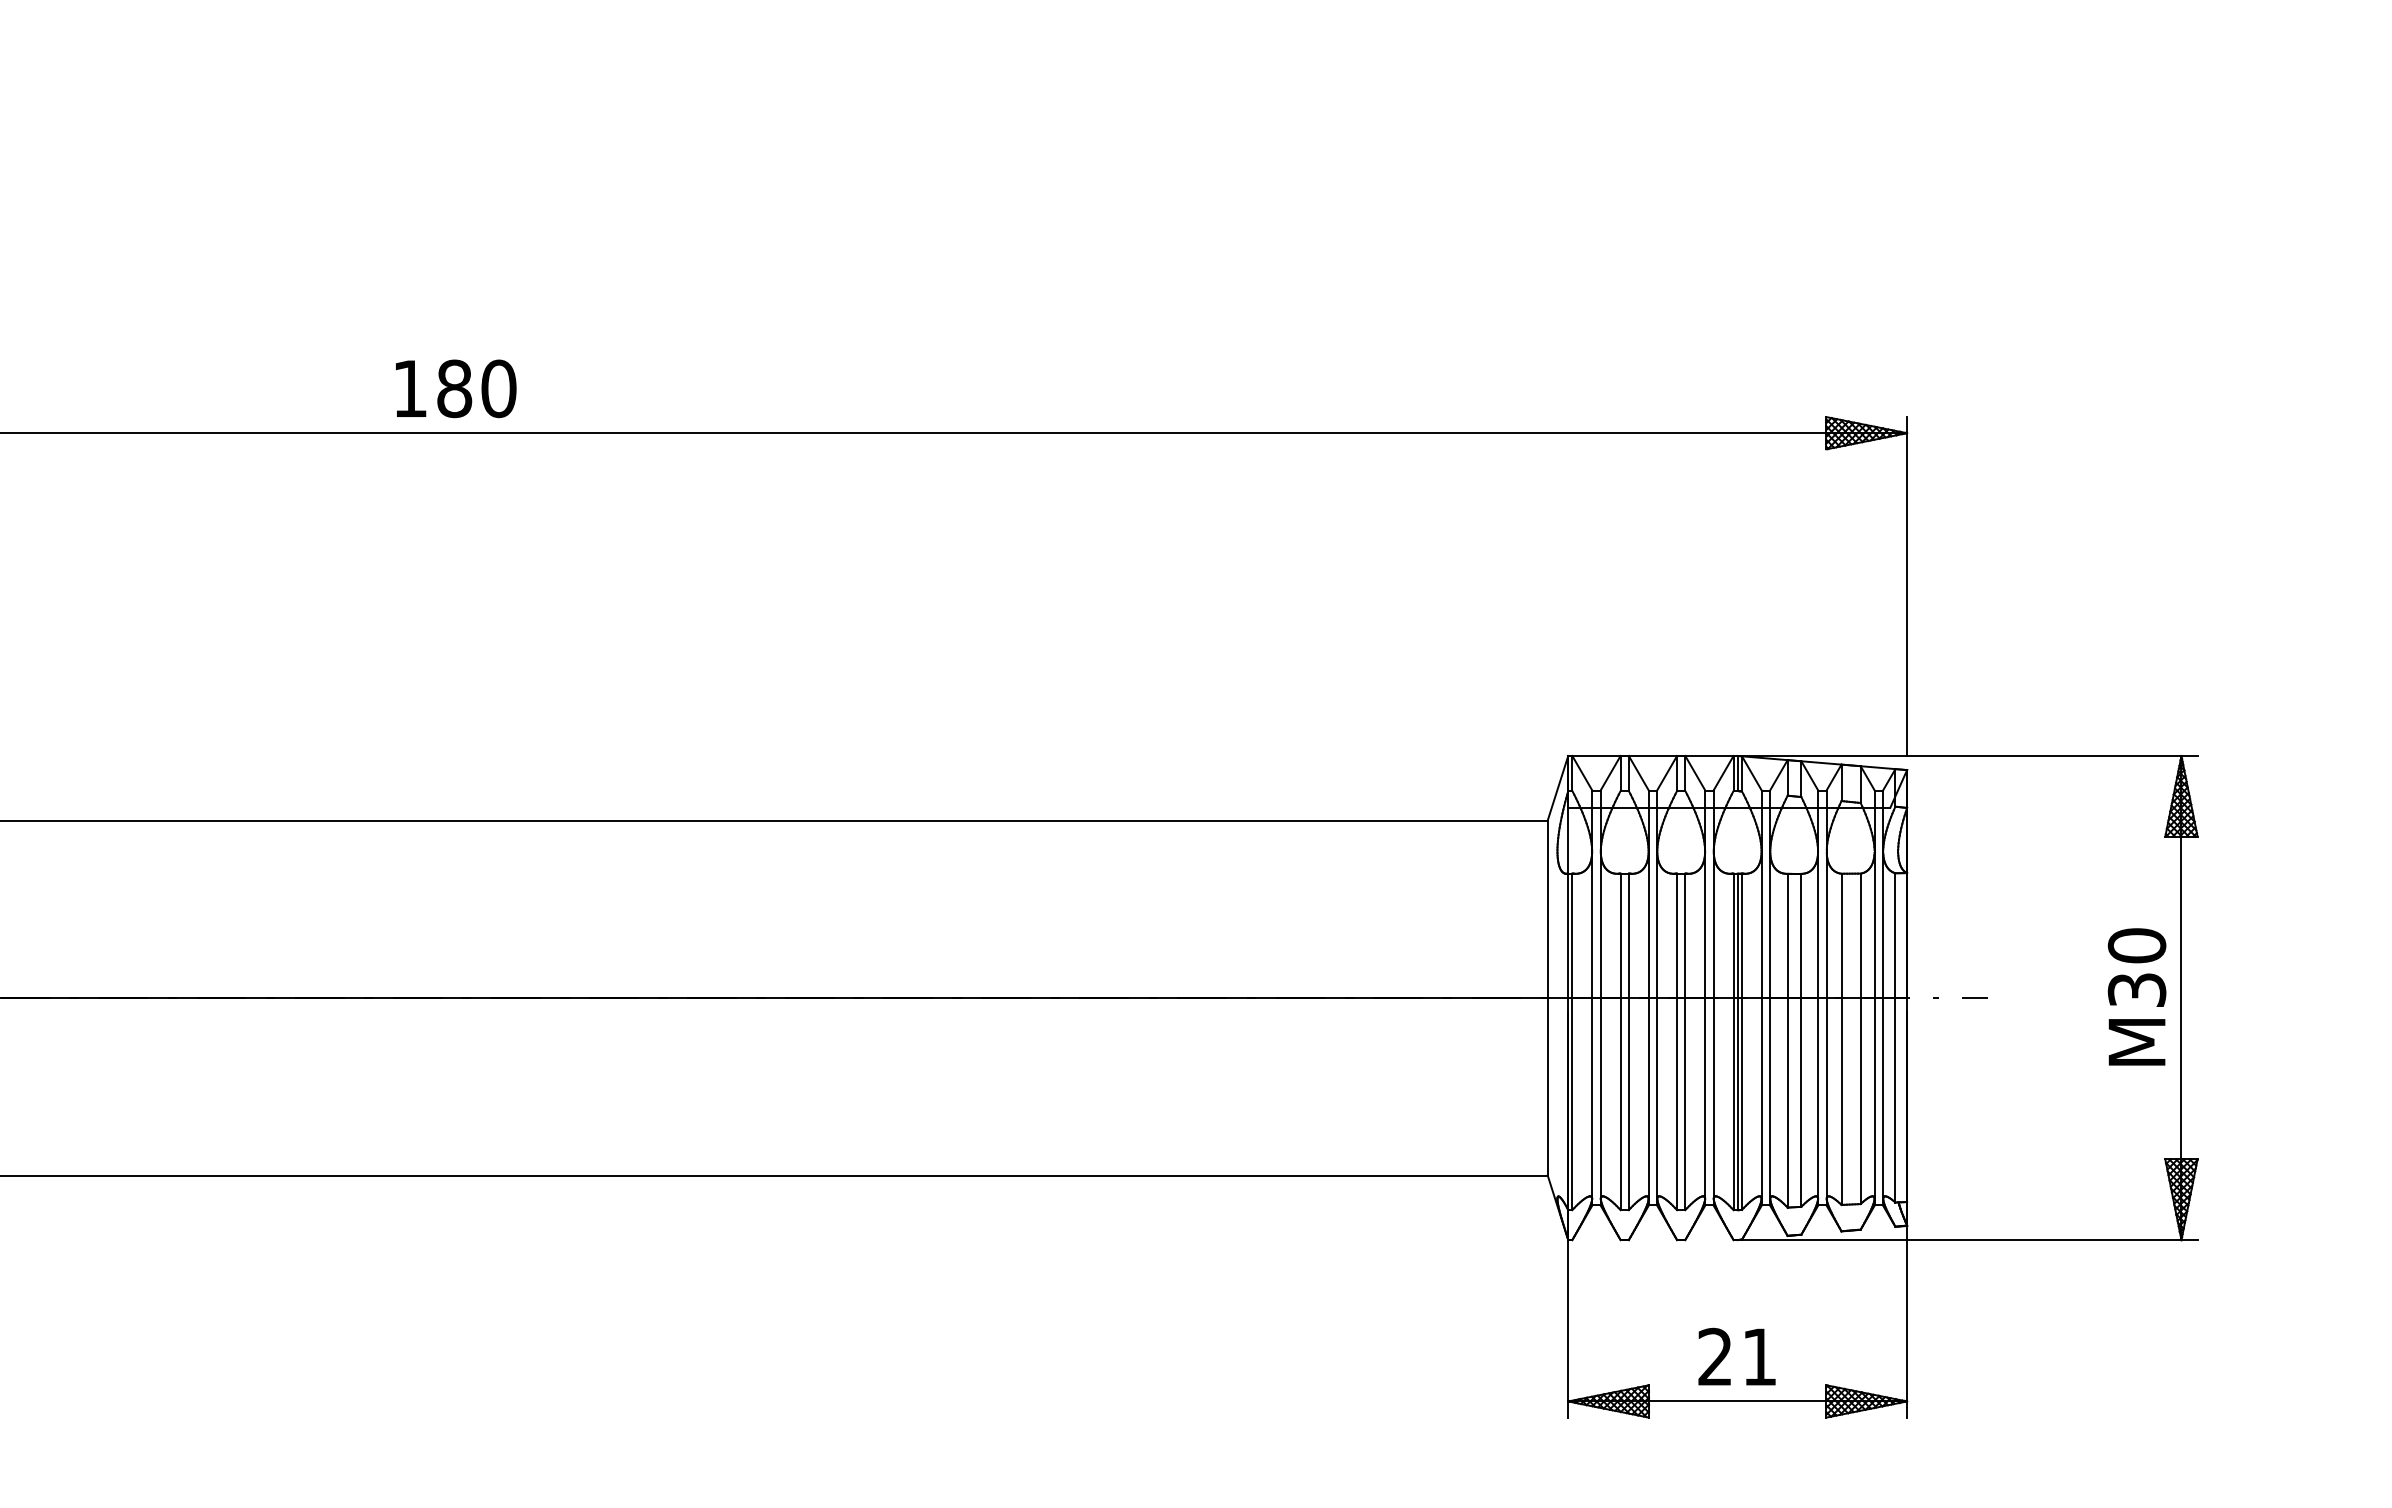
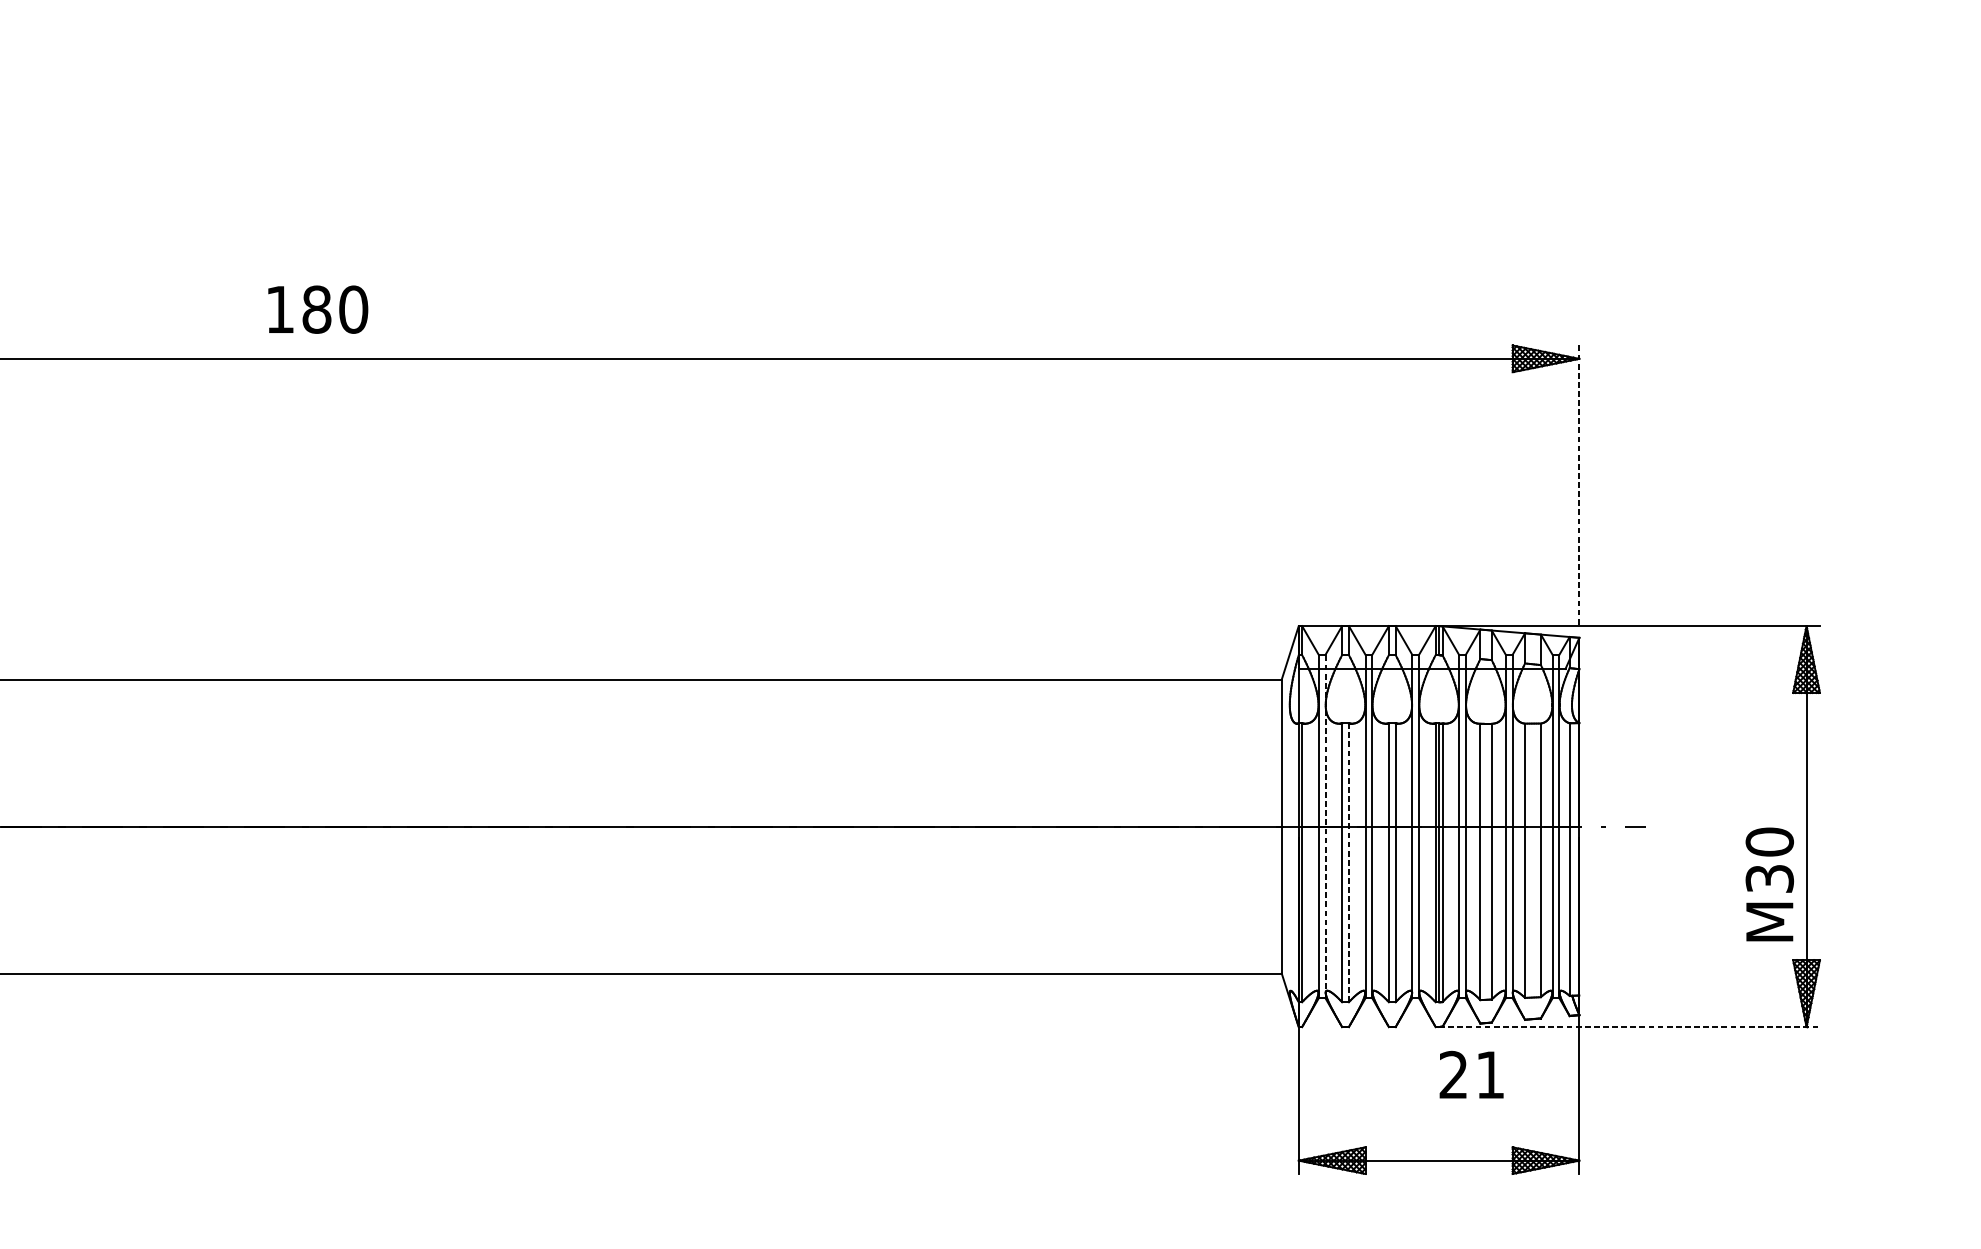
text: (456, 388) -> (318, 309), moved
line: (1907, 587) -> (1579, 486), solid -> dashed
text: (2136, 996) -> (1769, 884), moved
line: (1600, 997) -> (1325, 826), solid -> dashed
line: (1628, 1041) -> (1348, 862), solid -> dashed
line: (1967, 1240) -> (1629, 1027), solid -> dashed
text: (1736, 1356) -> (1471, 1074), moved

